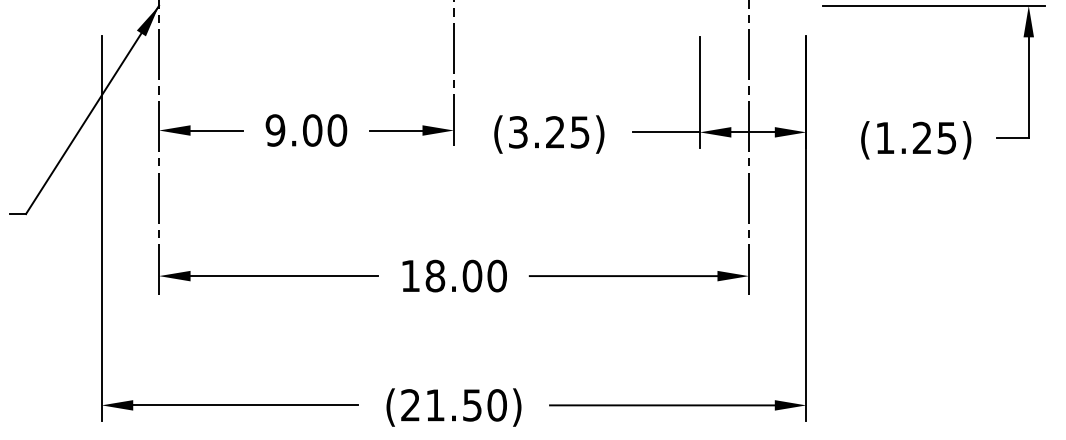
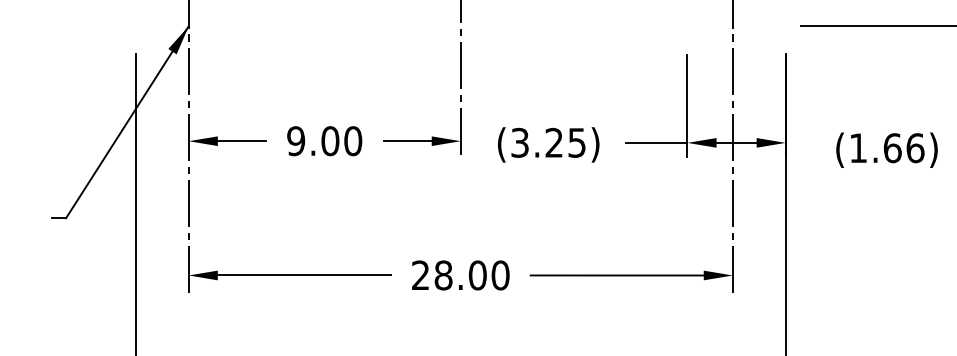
text: (934, 137) -> (903, 147), (1.25) -> (1.66)
text: (410, 275) -> (420, 274), 18.00 -> 28.00

